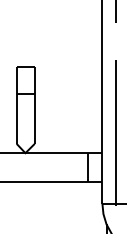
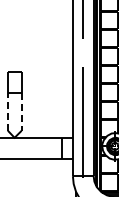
line: (16, 118) -> (7, 111), solid -> dashed
line: (34, 118) -> (21, 111), solid -> dashed

